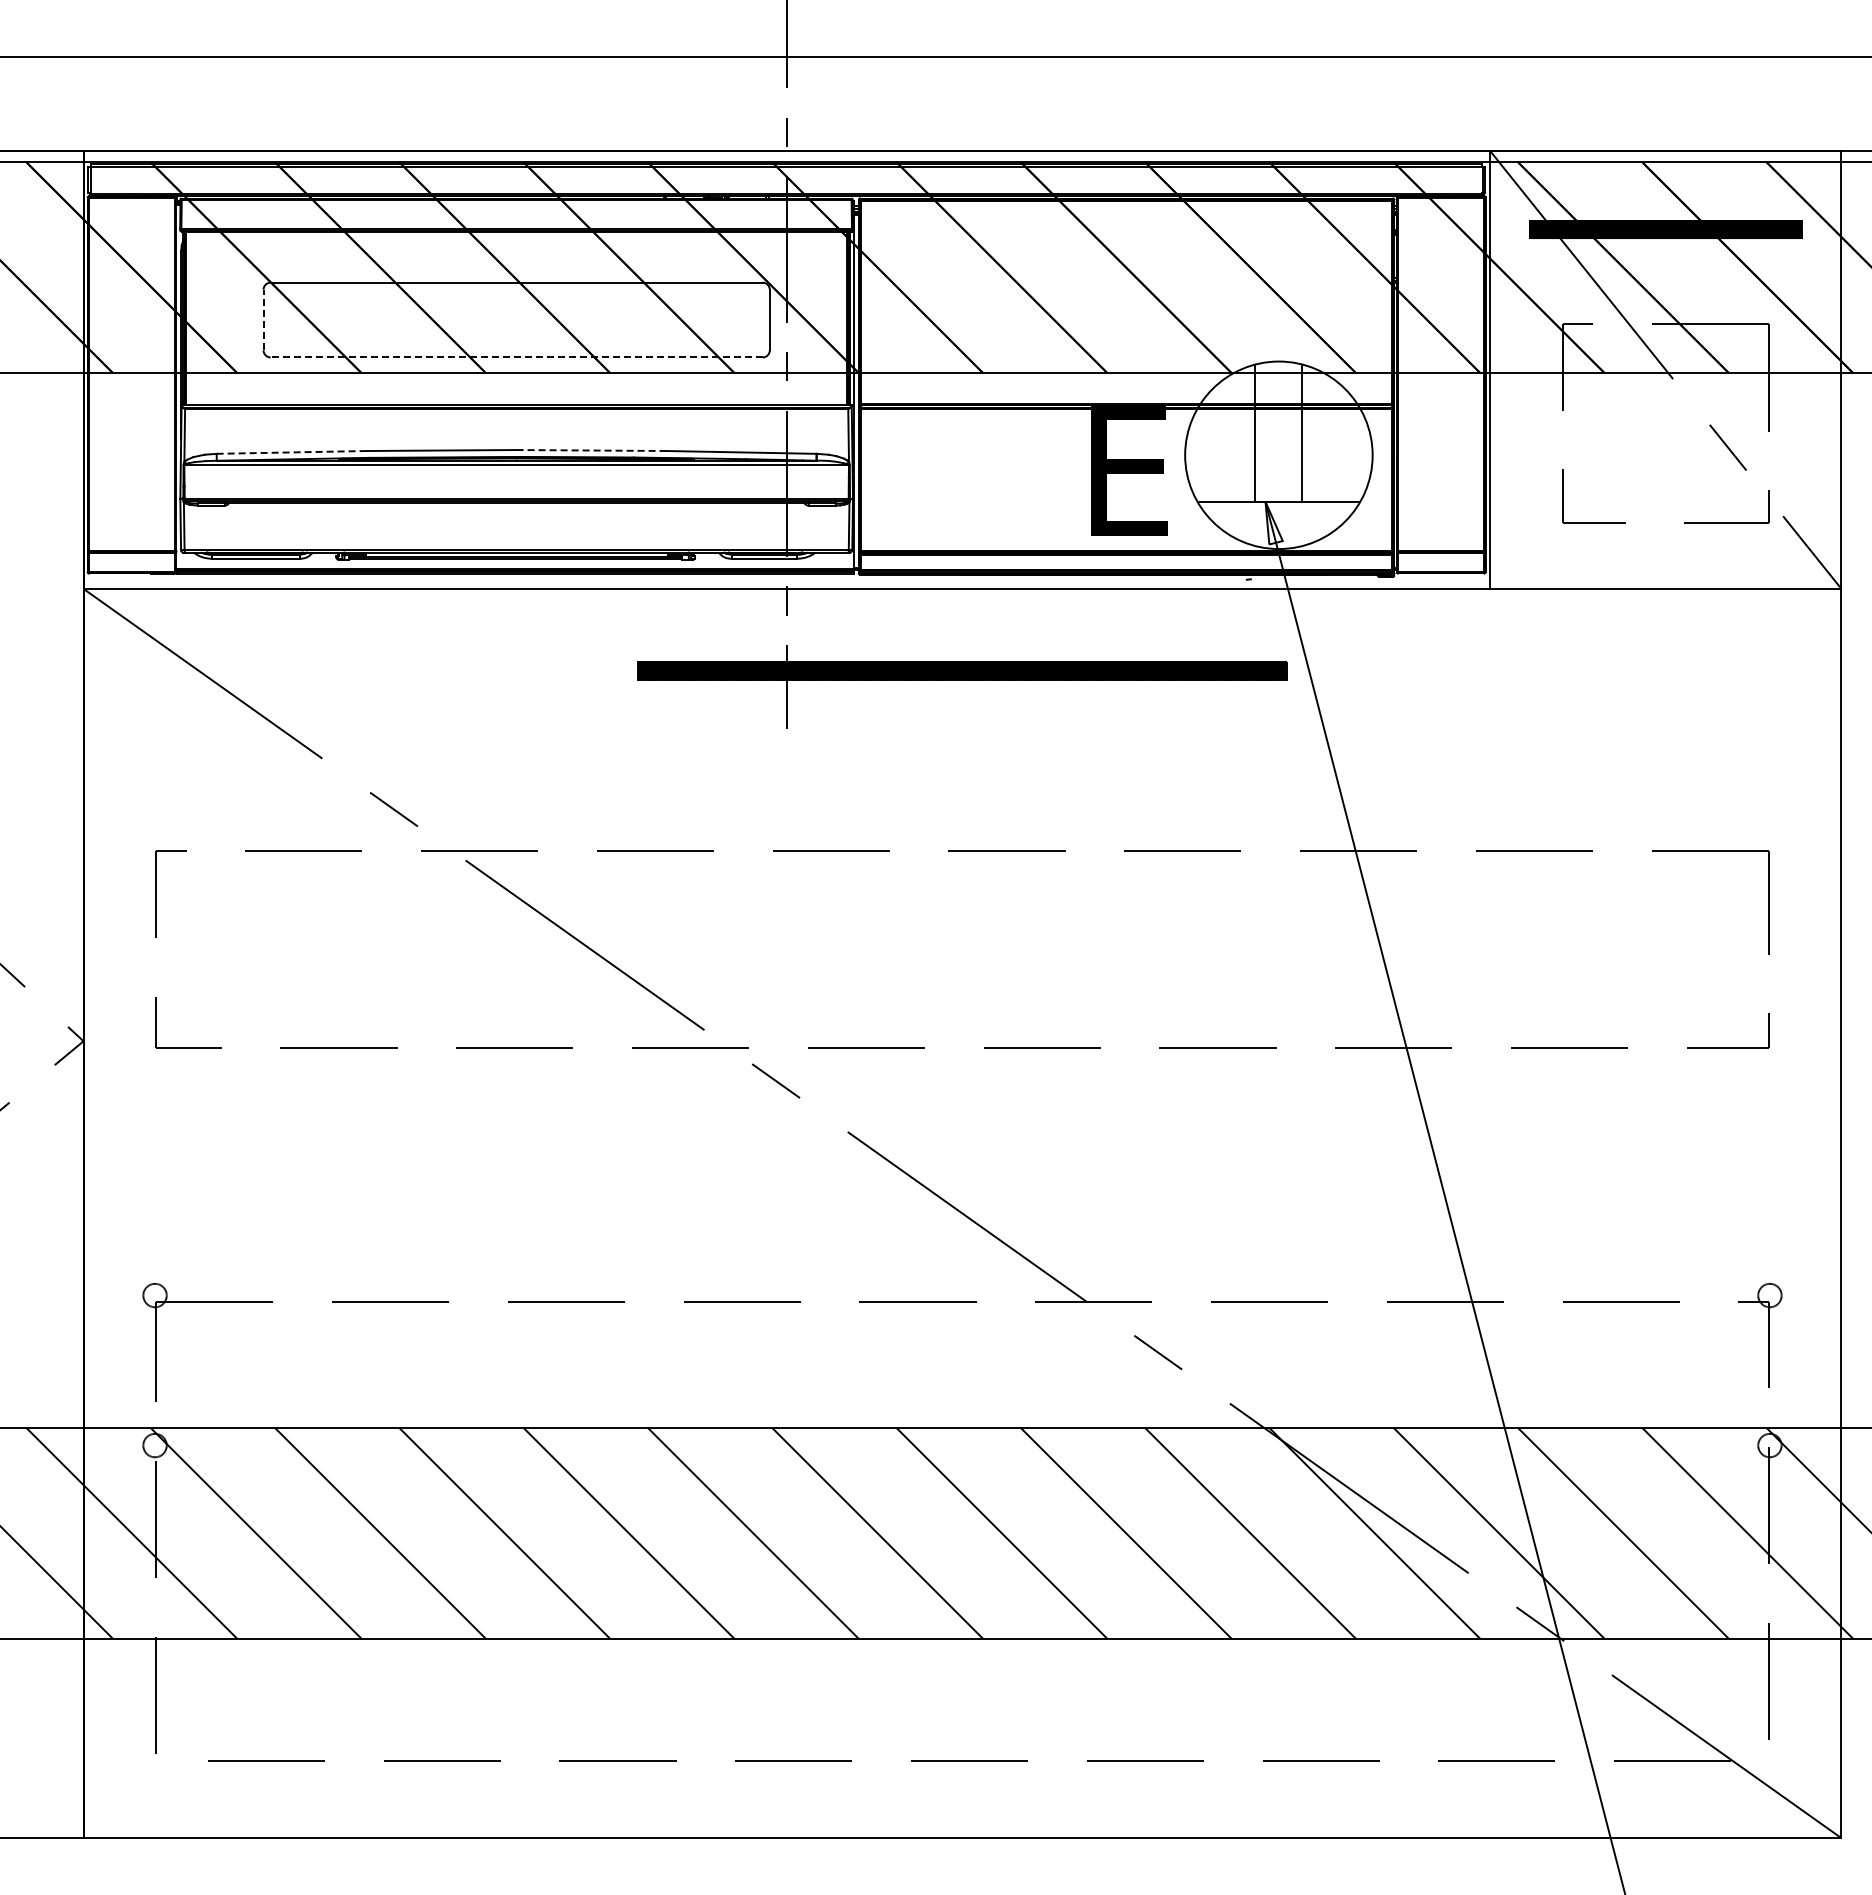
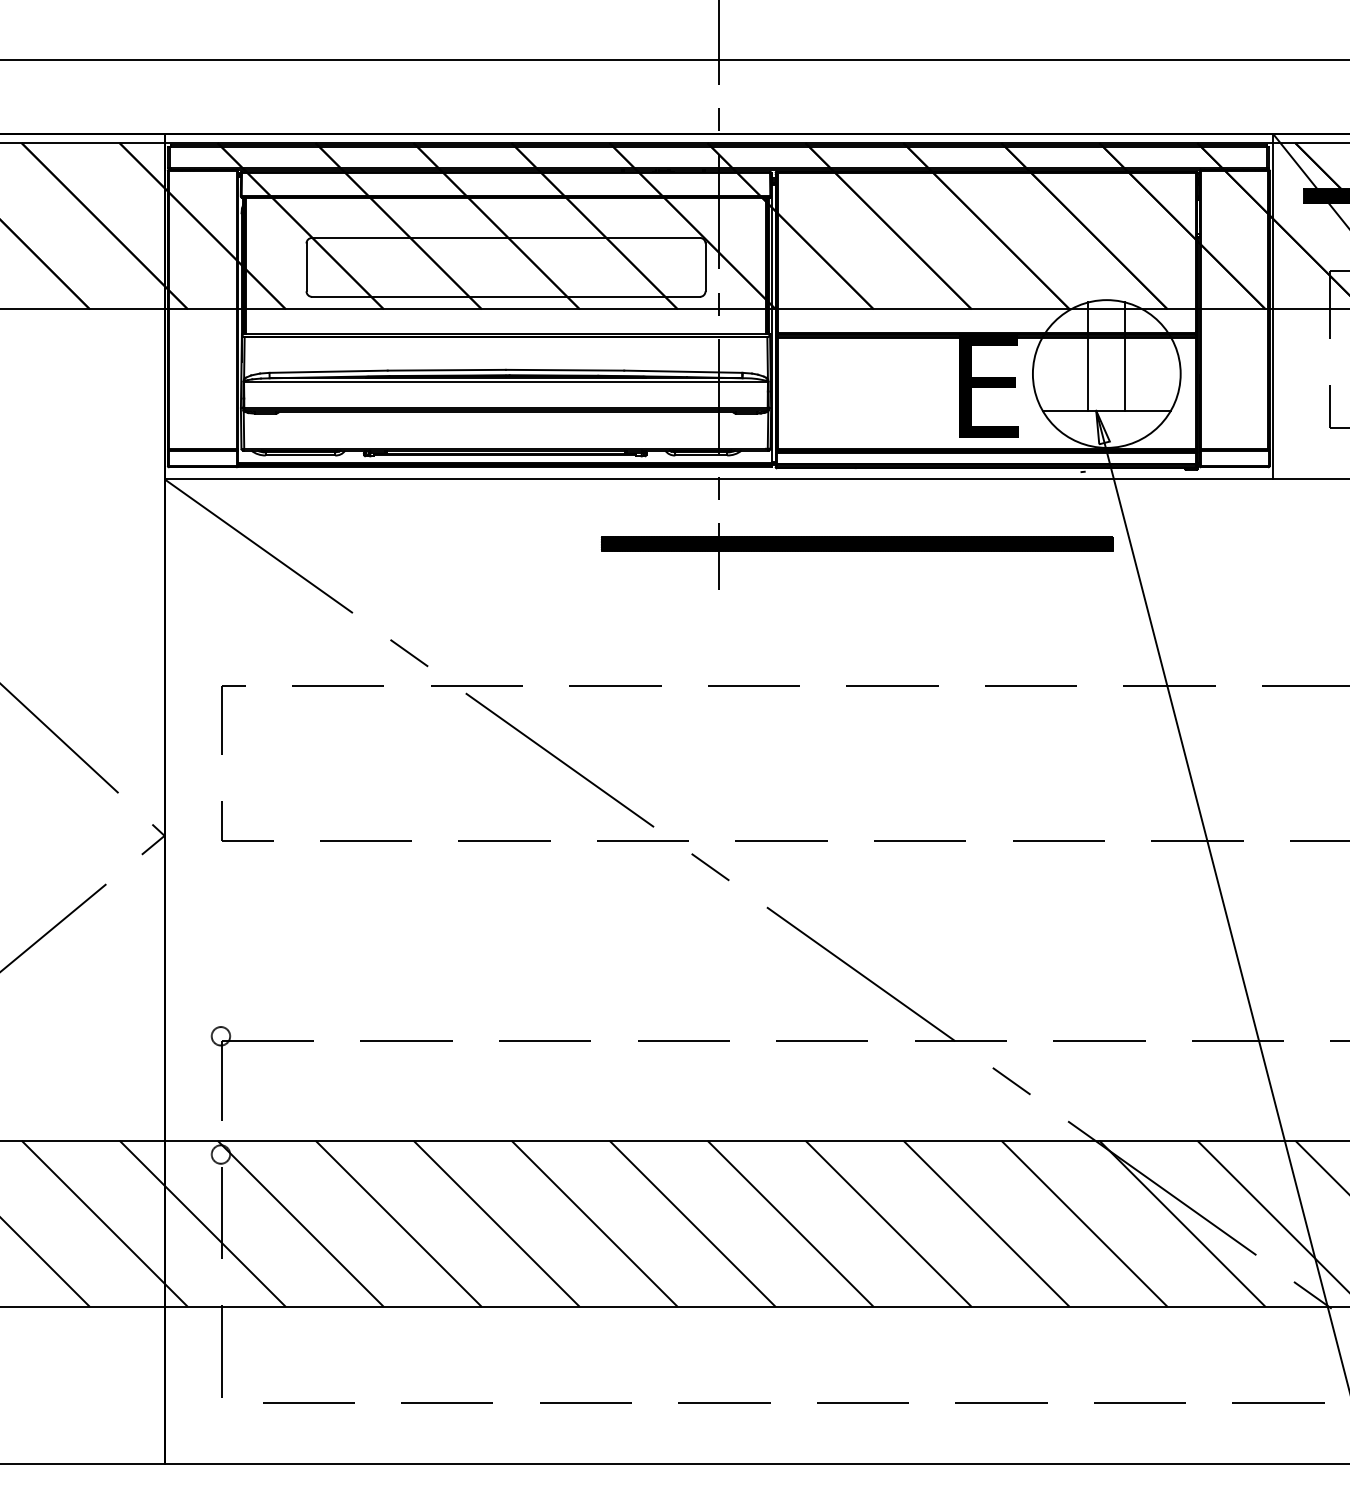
line: (263, 319) -> (306, 266), dashed -> solid
line: (516, 357) -> (505, 296), dashed -> solid
line: (592, 450) -> (565, 370), dashed -> solid
line: (291, 452) -> (328, 371), dashed -> solid

